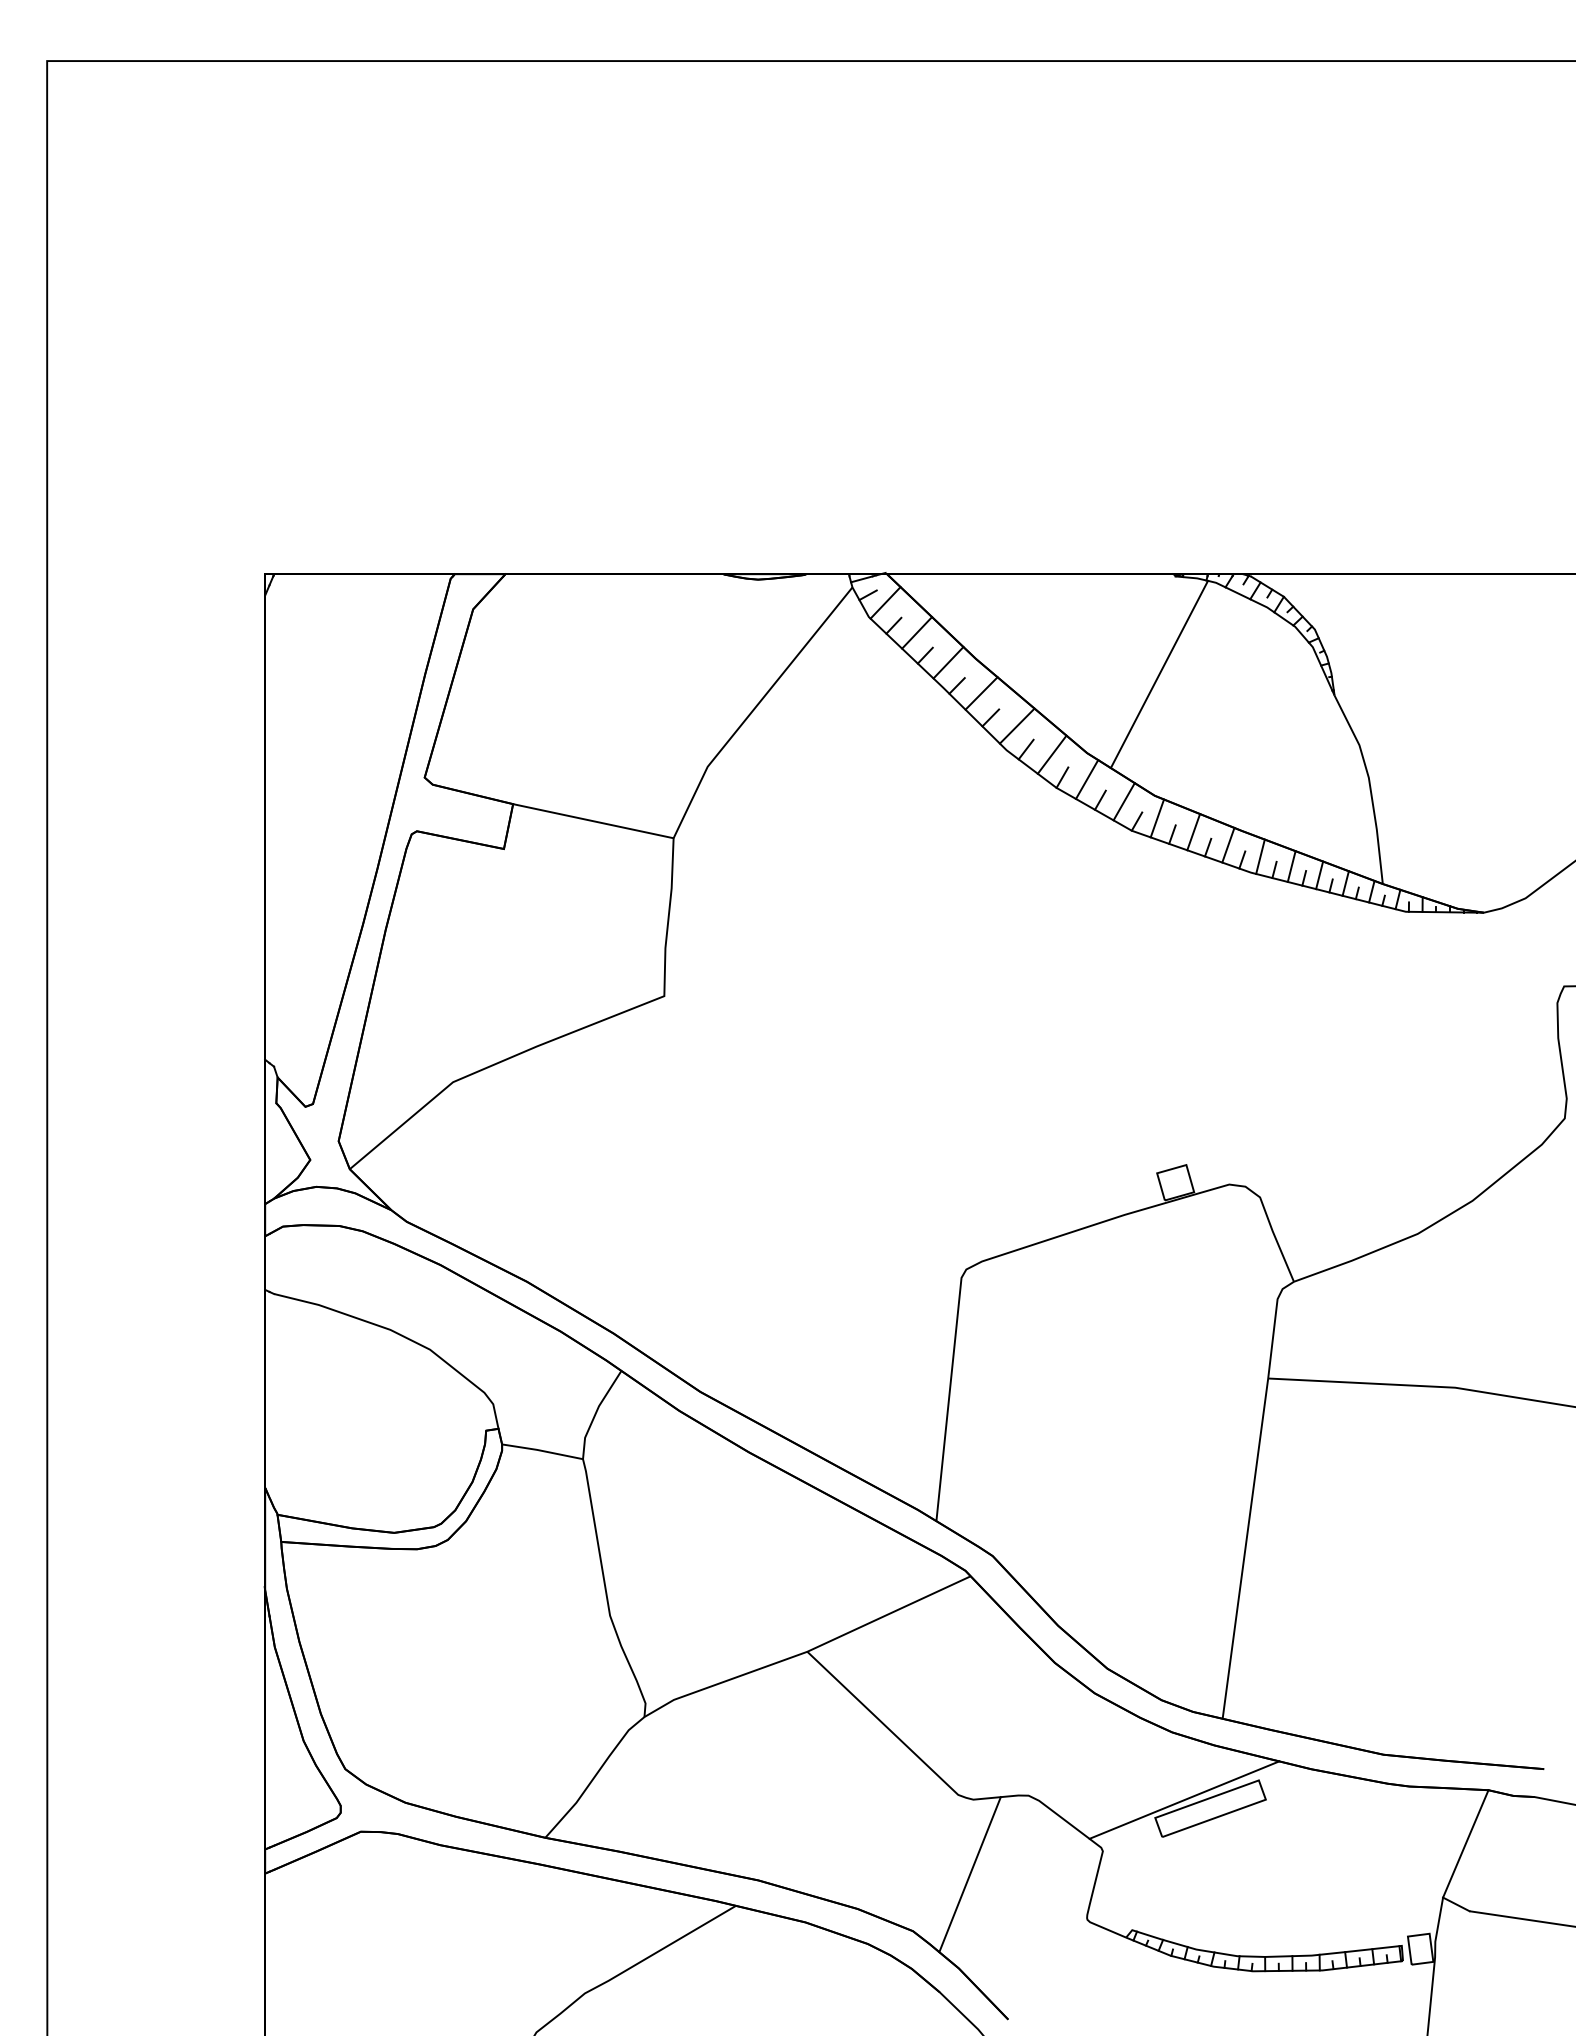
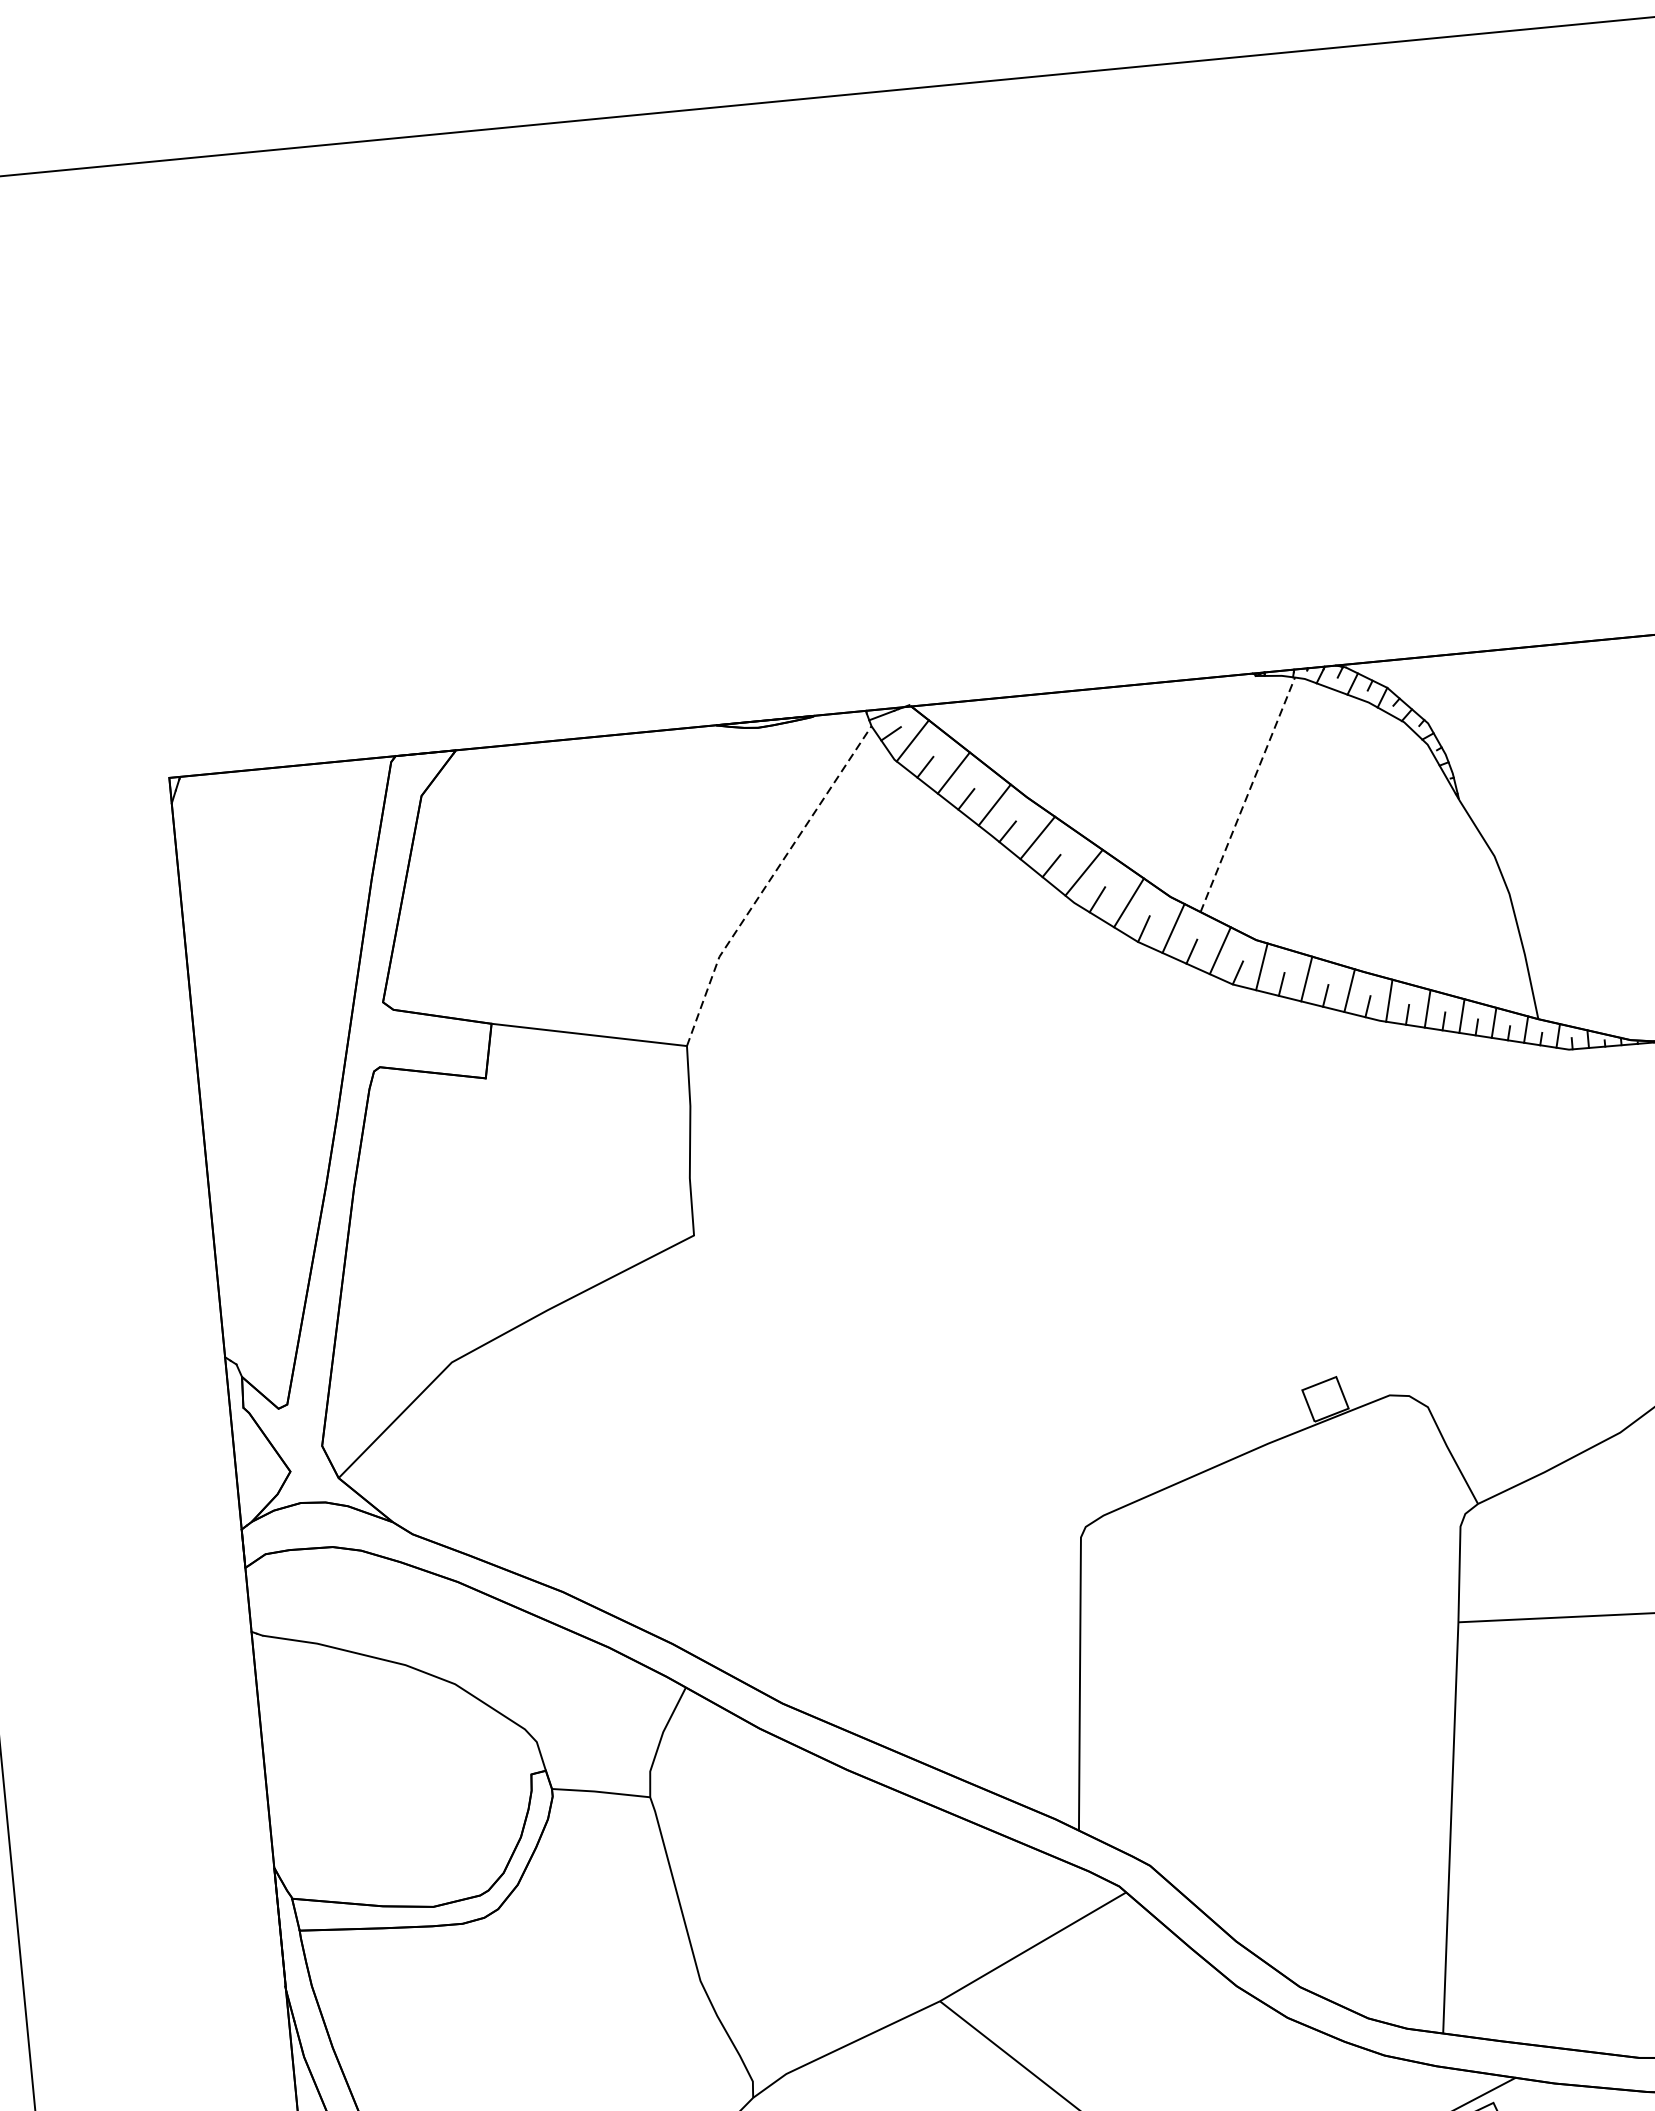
line: (1159, 674) -> (1247, 794), solid -> dashed
line: (754, 708) -> (768, 881), solid -> dashed

